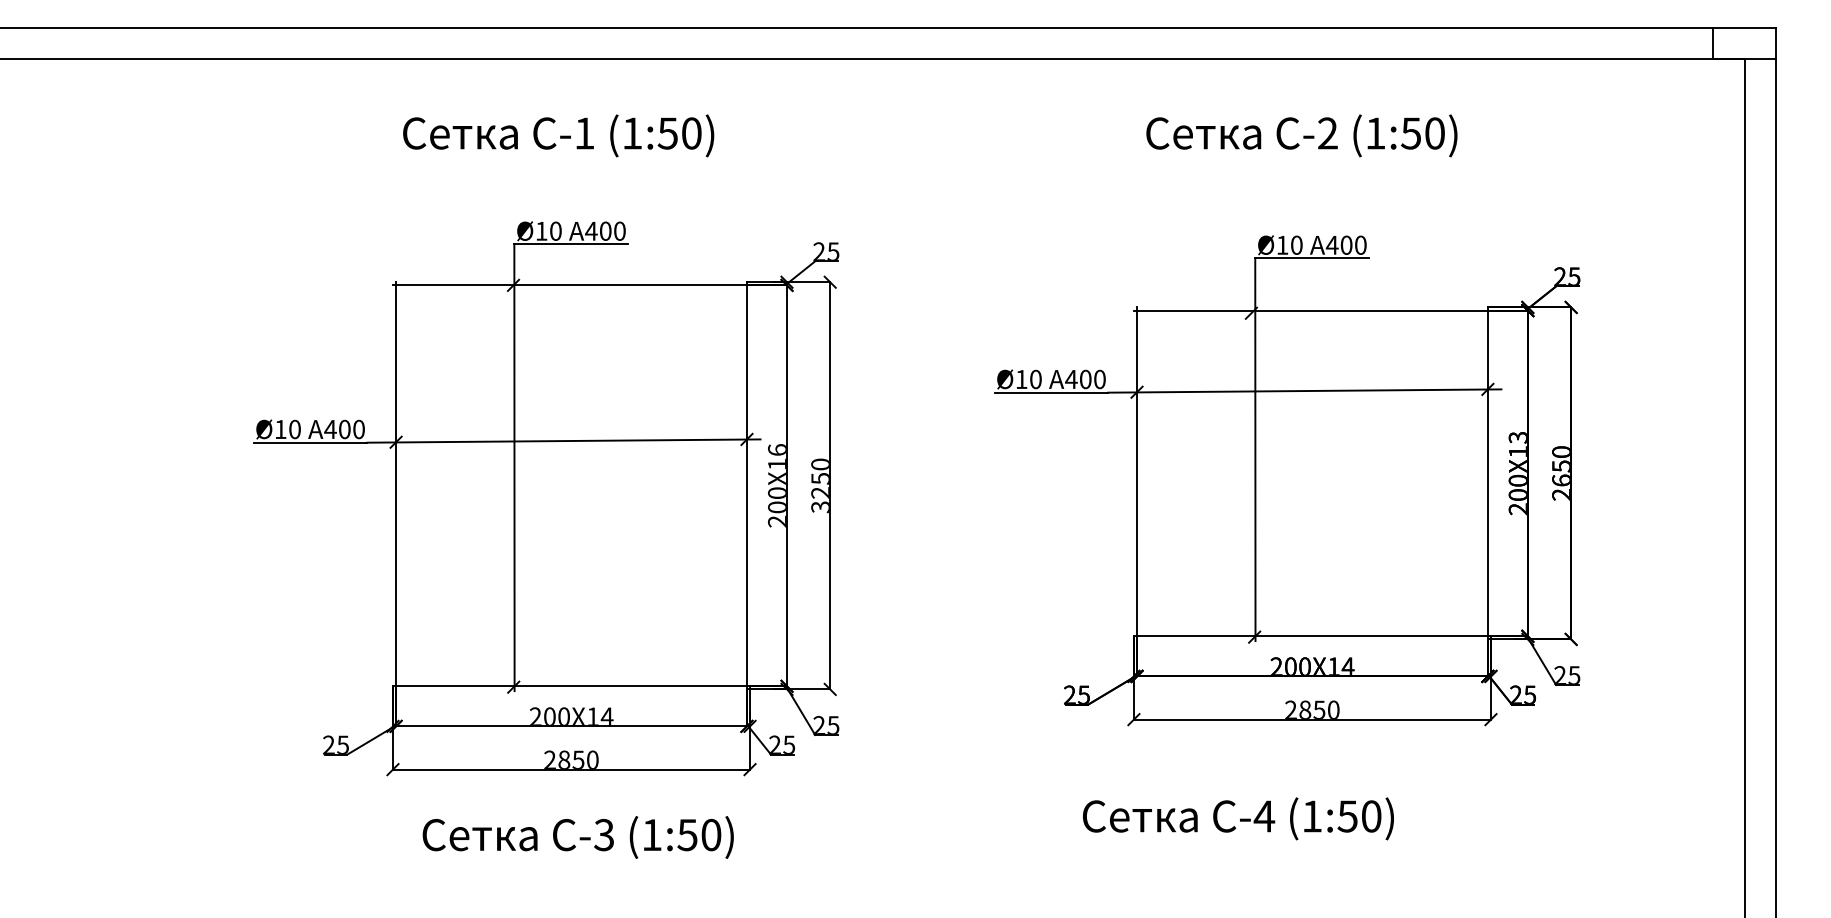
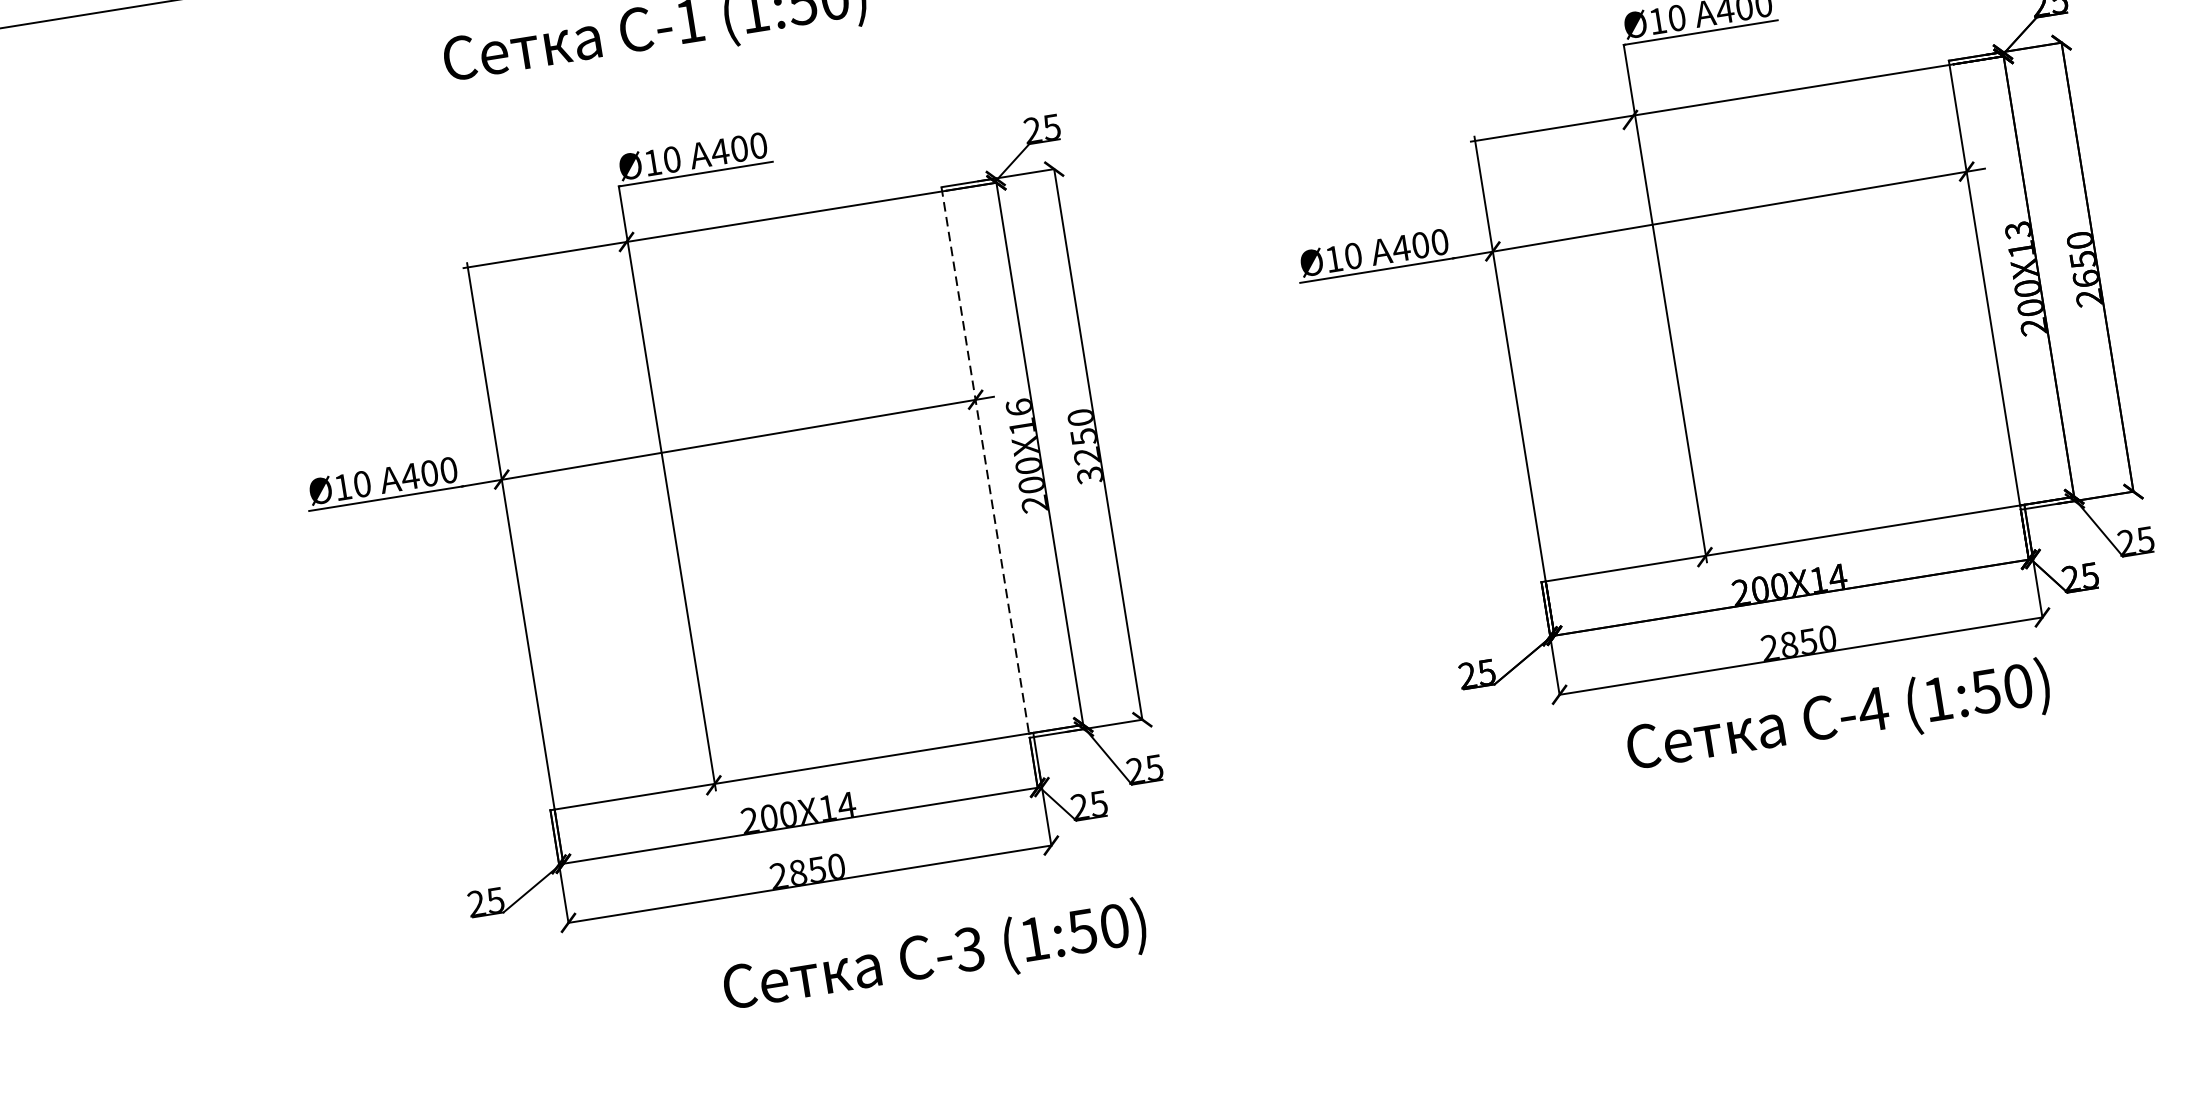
line: (746, 485) -> (984, 462), solid -> dashed
text: (1238, 818) -> (1838, 717), moved
text: (577, 837) -> (934, 958), moved

